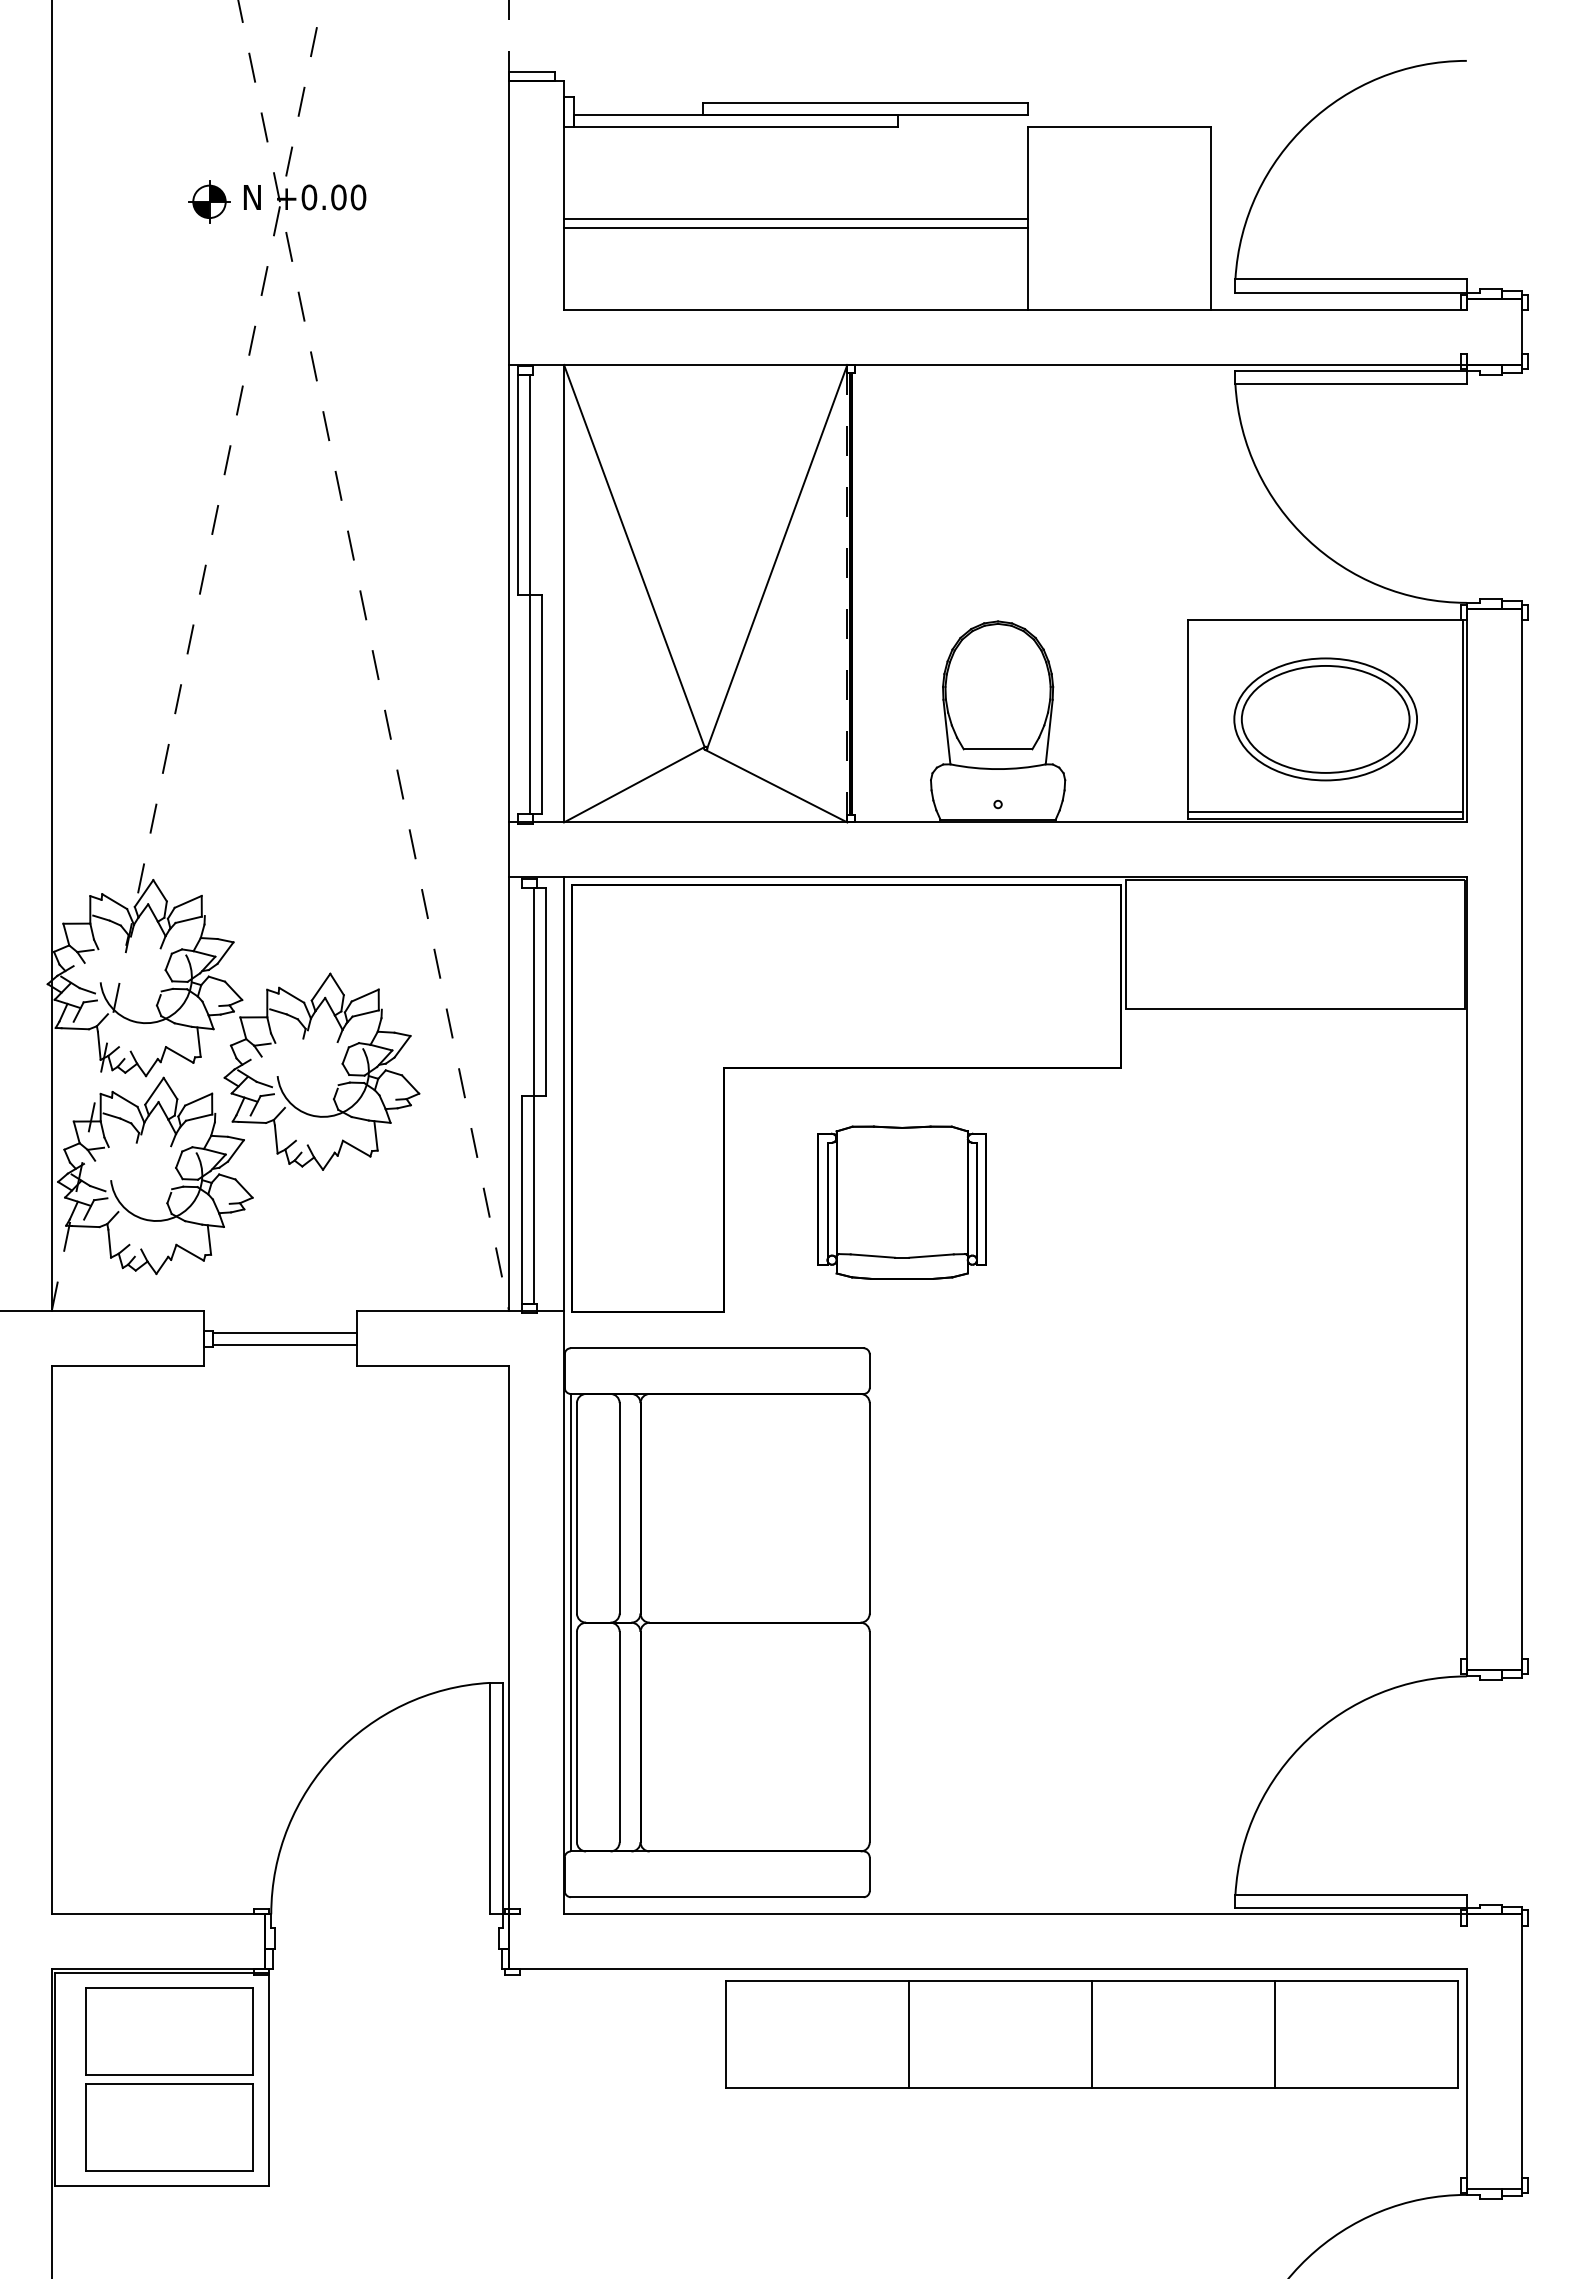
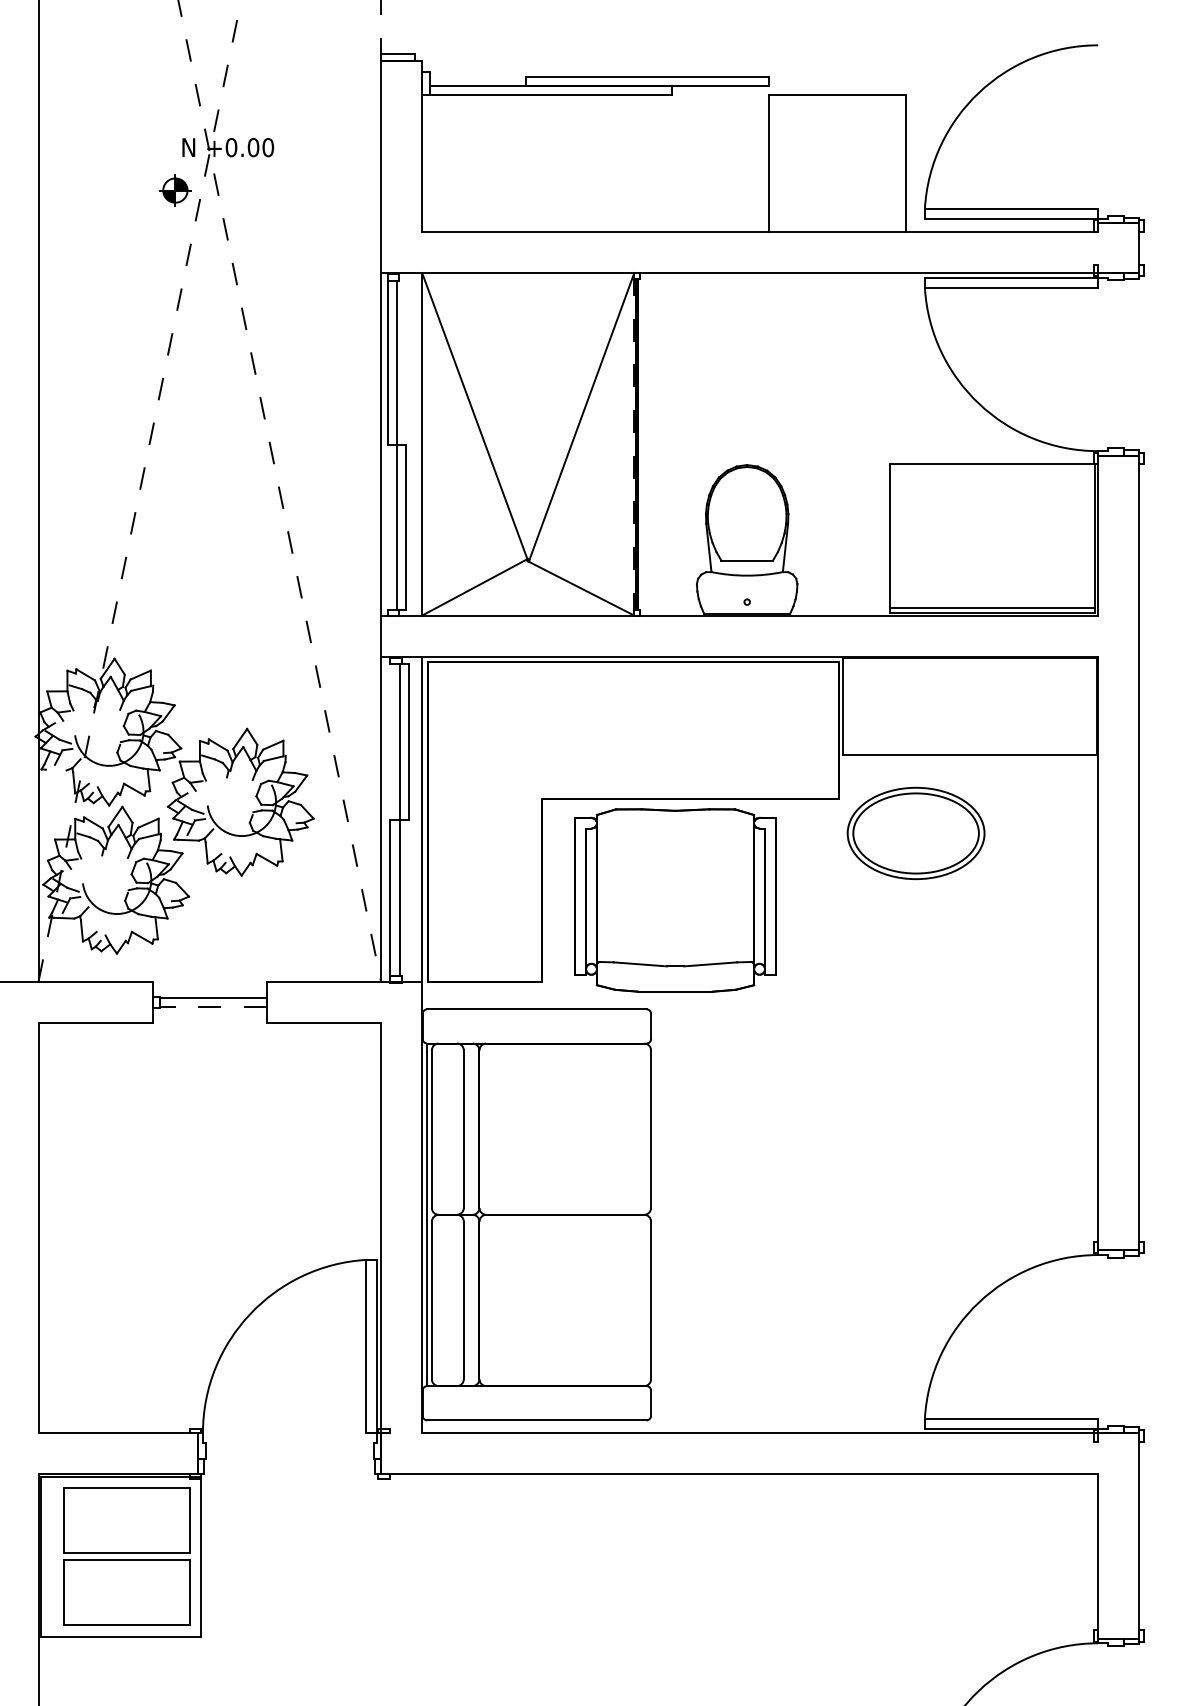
part: (209, 201) -> (175, 190), moved
line: (795, 218) -> (595, 163), removed
line: (795, 227) -> (595, 170), removed
part: (1325, 719) -> (915, 833), moved
line: (75, 1028) -> (56, 769), removed
part: (901, 1202) -> (674, 900), size x1.6
line: (285, 1344) -> (213, 1006), solid -> dashed
part: (1091, 2034) -> (817, 1523), removed

